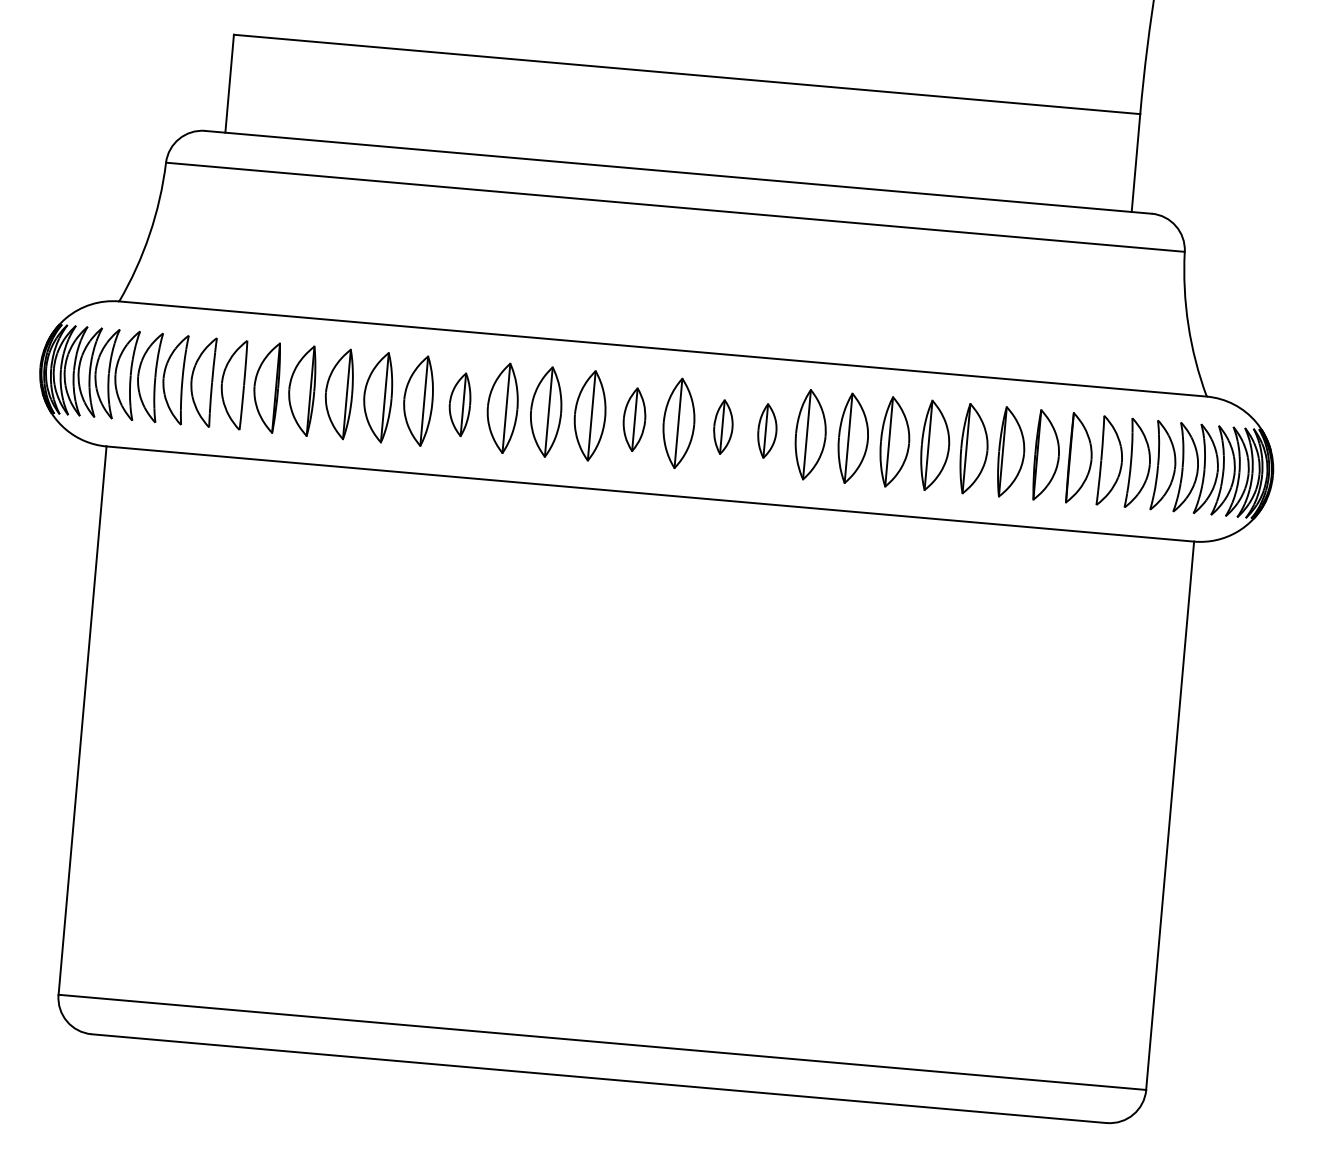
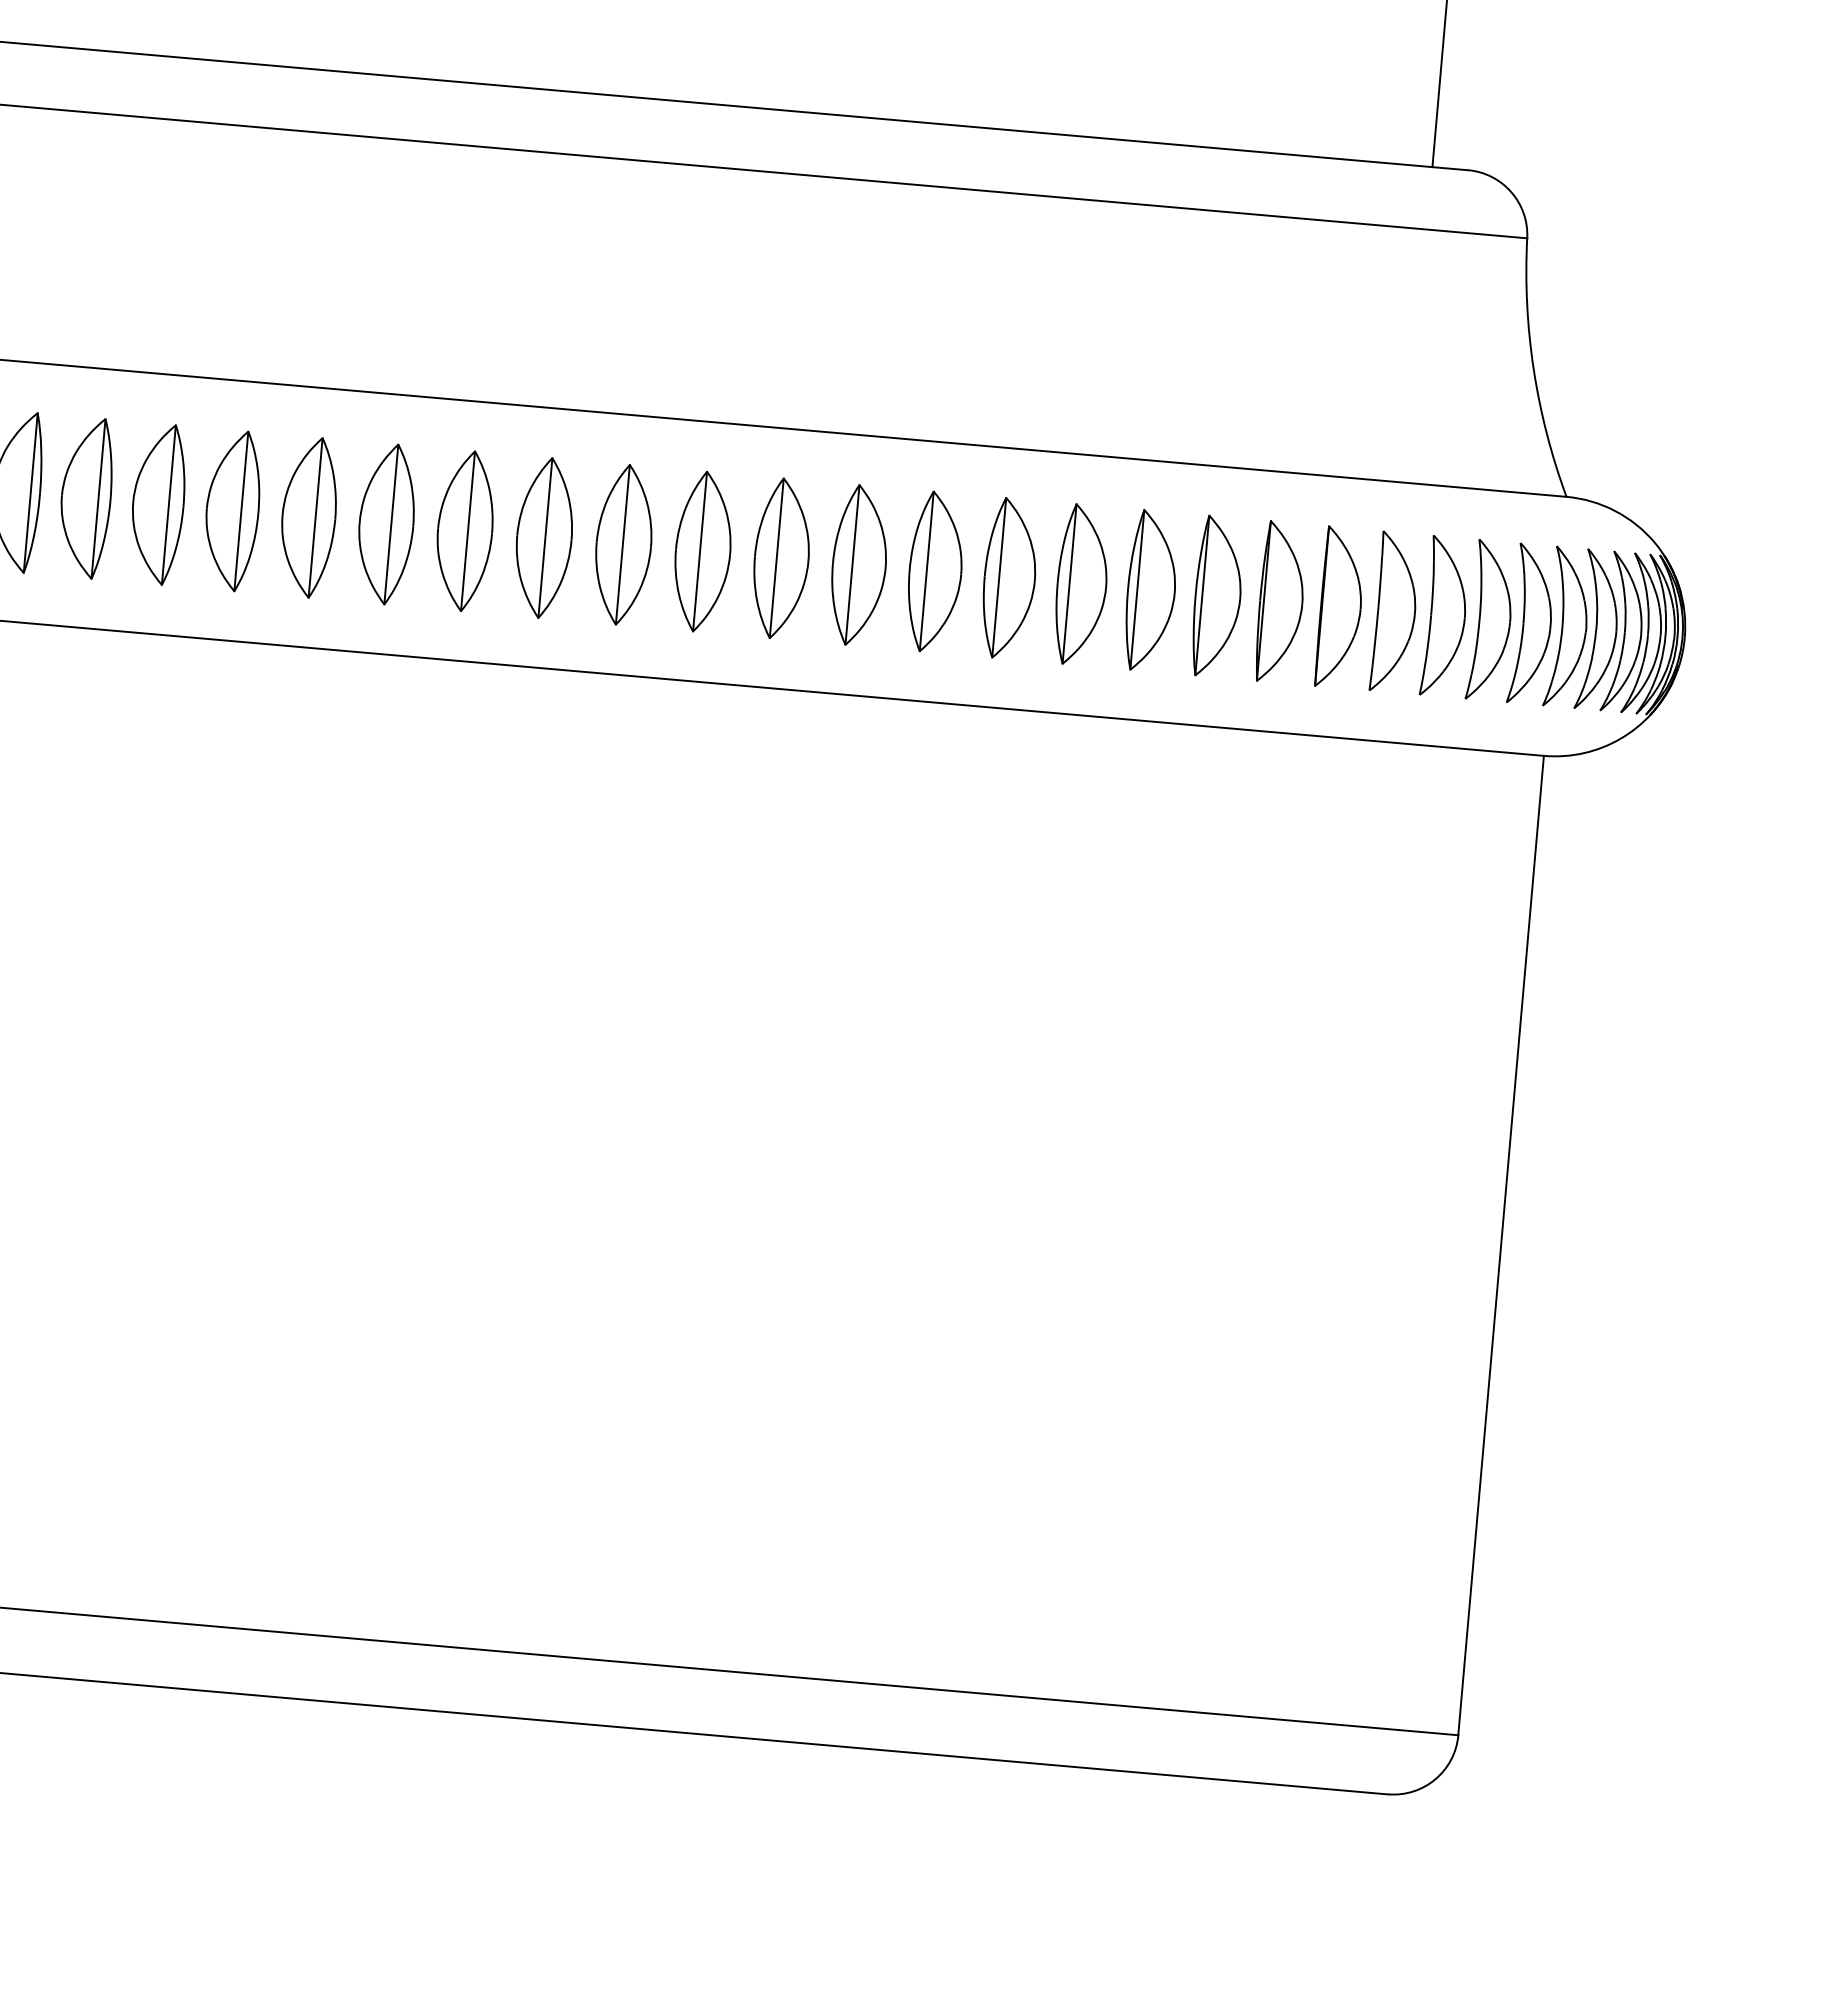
part: (459, 404) -> (231, 510), size x1.43
part: (634, 419) -> (544, 537), size x1.43
part: (723, 426) -> (703, 550), size x1.67
part: (767, 430) -> (781, 557), size x1.67

